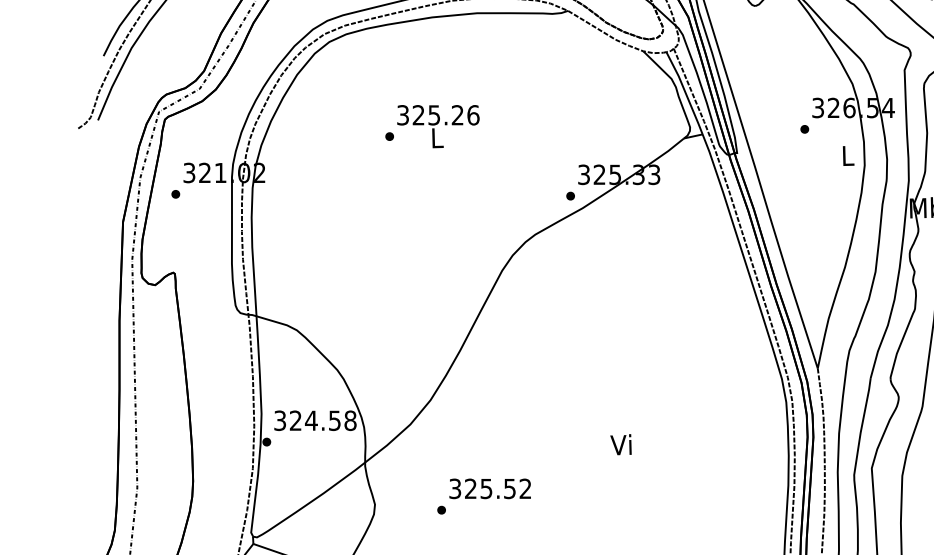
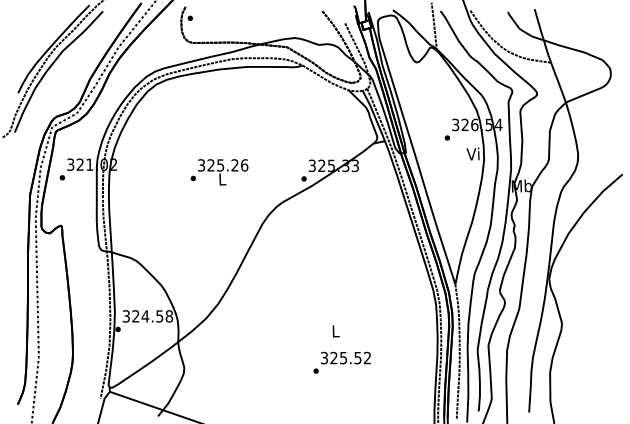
text: (432, 126) -> (219, 172), moved
text: (845, 154) -> (472, 153), L -> Vi
text: (620, 443) -> (334, 330), Vi -> L
text: (483, 496) -> (341, 362), moved

